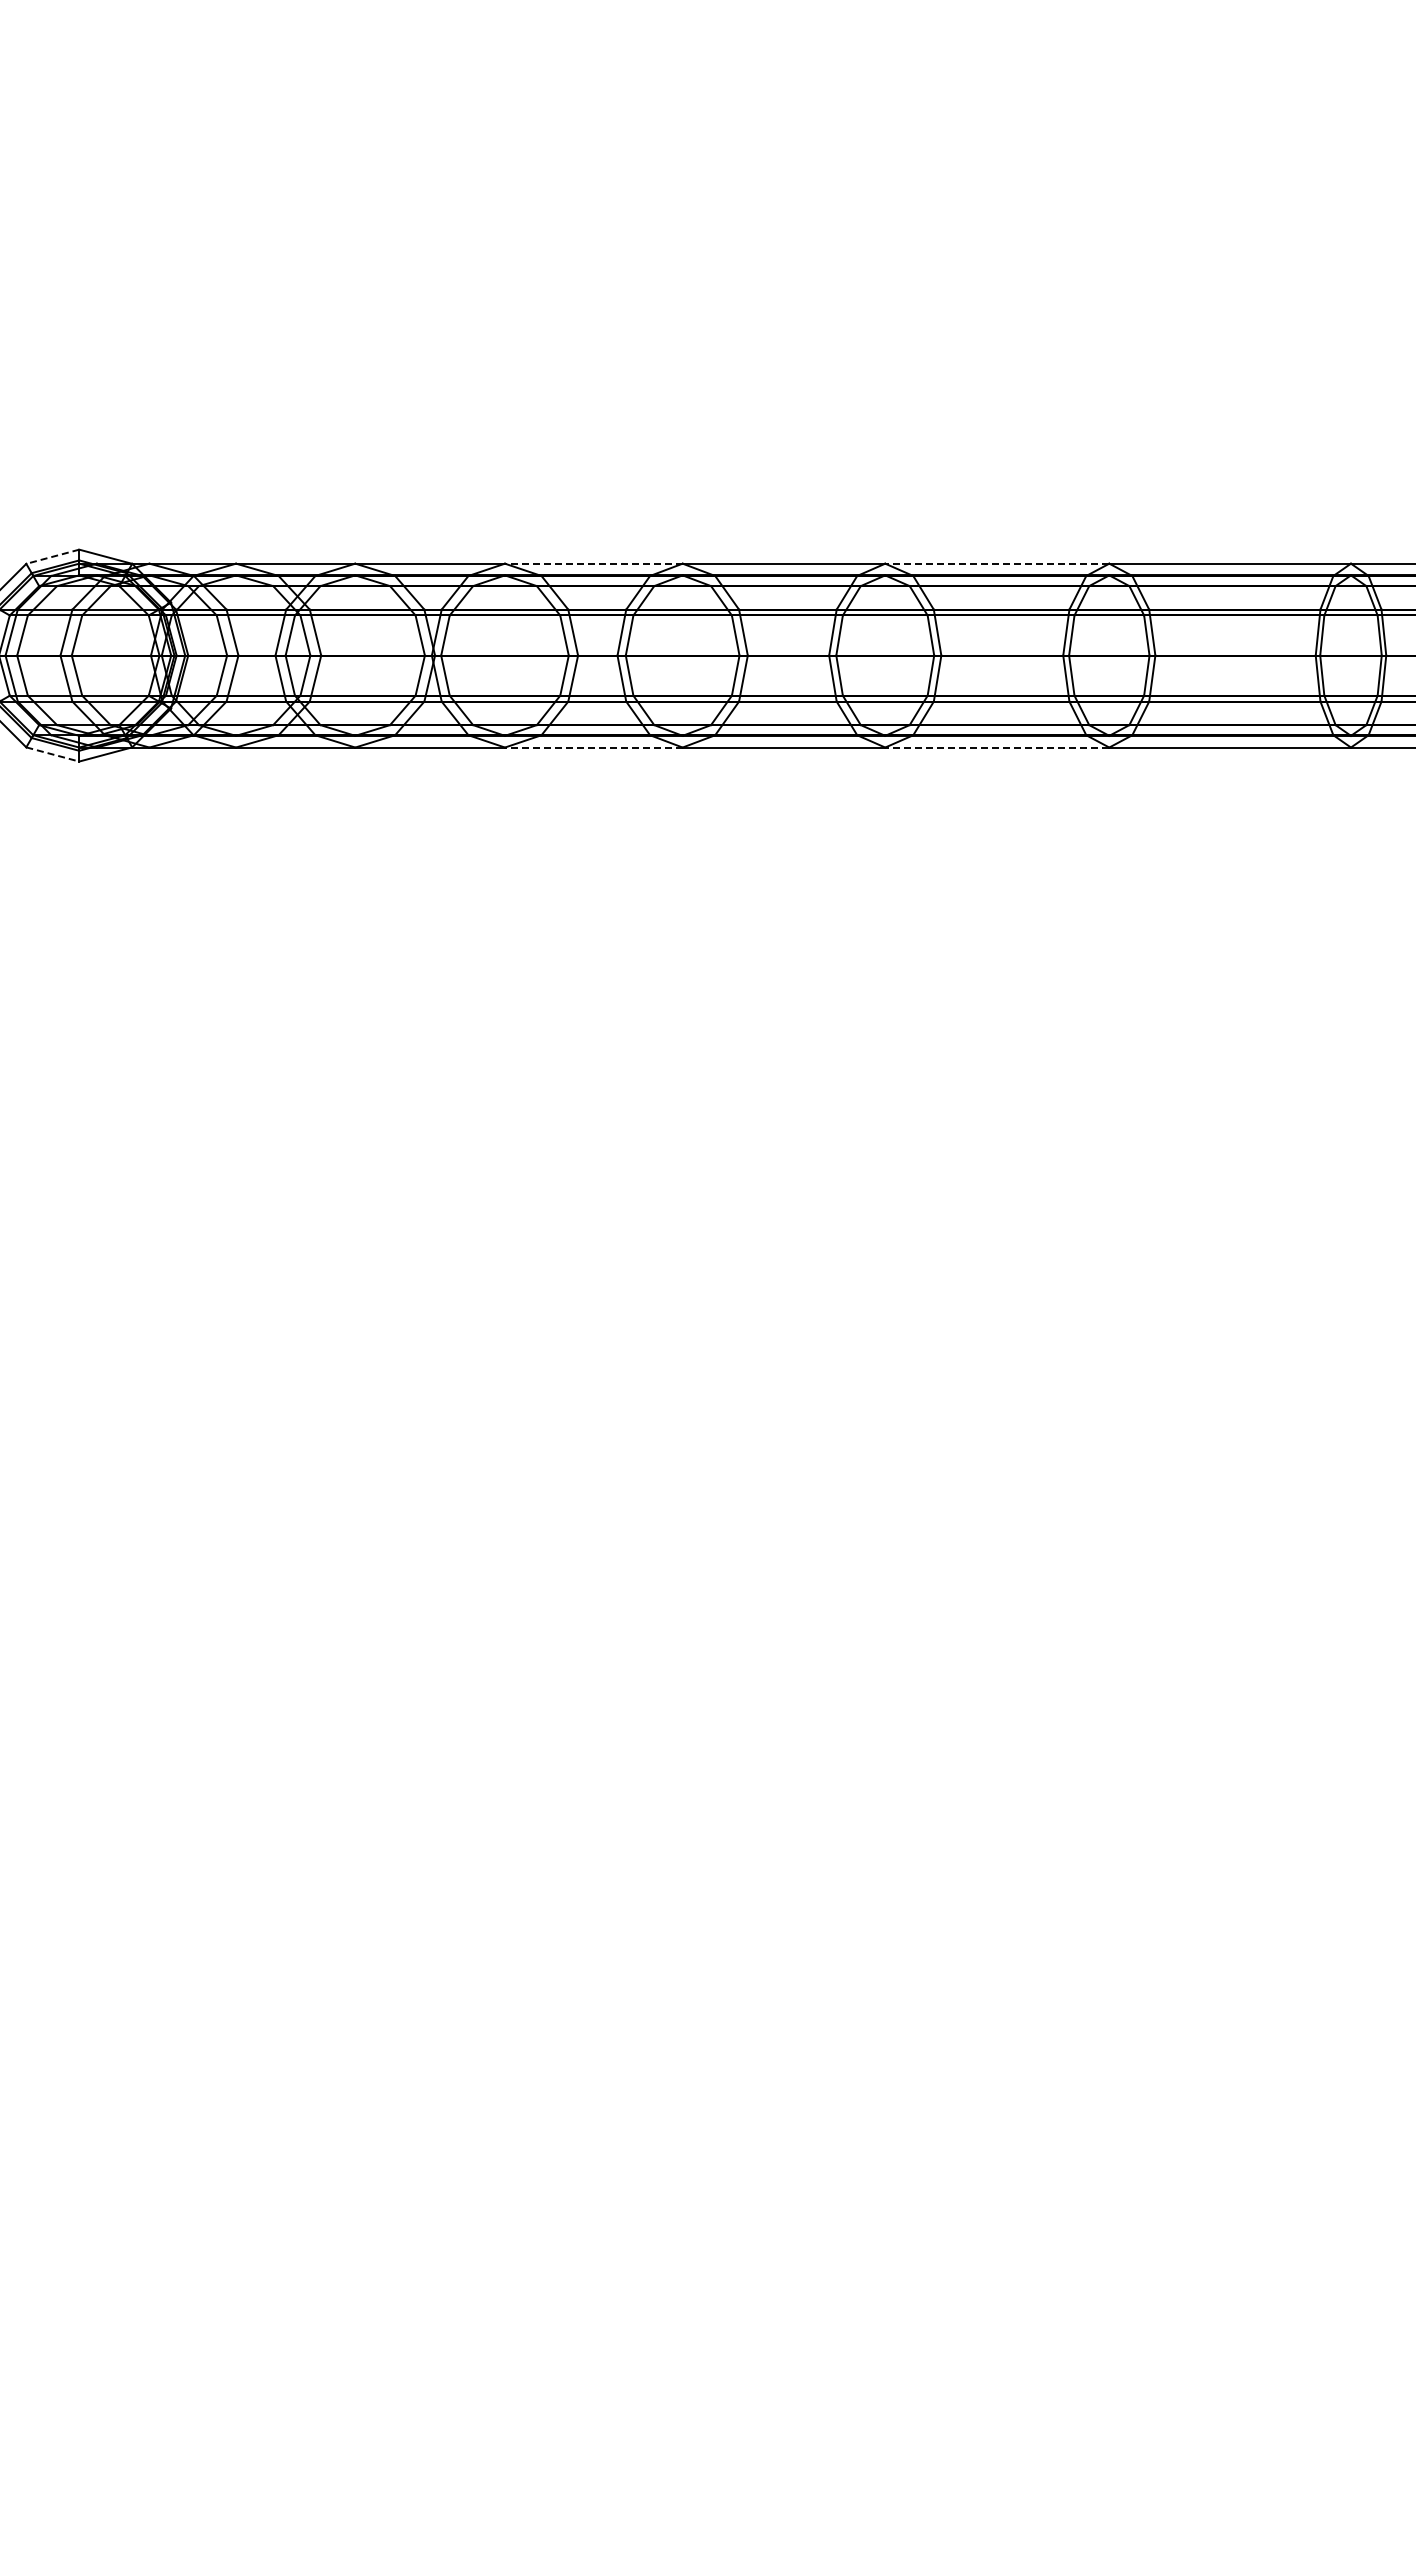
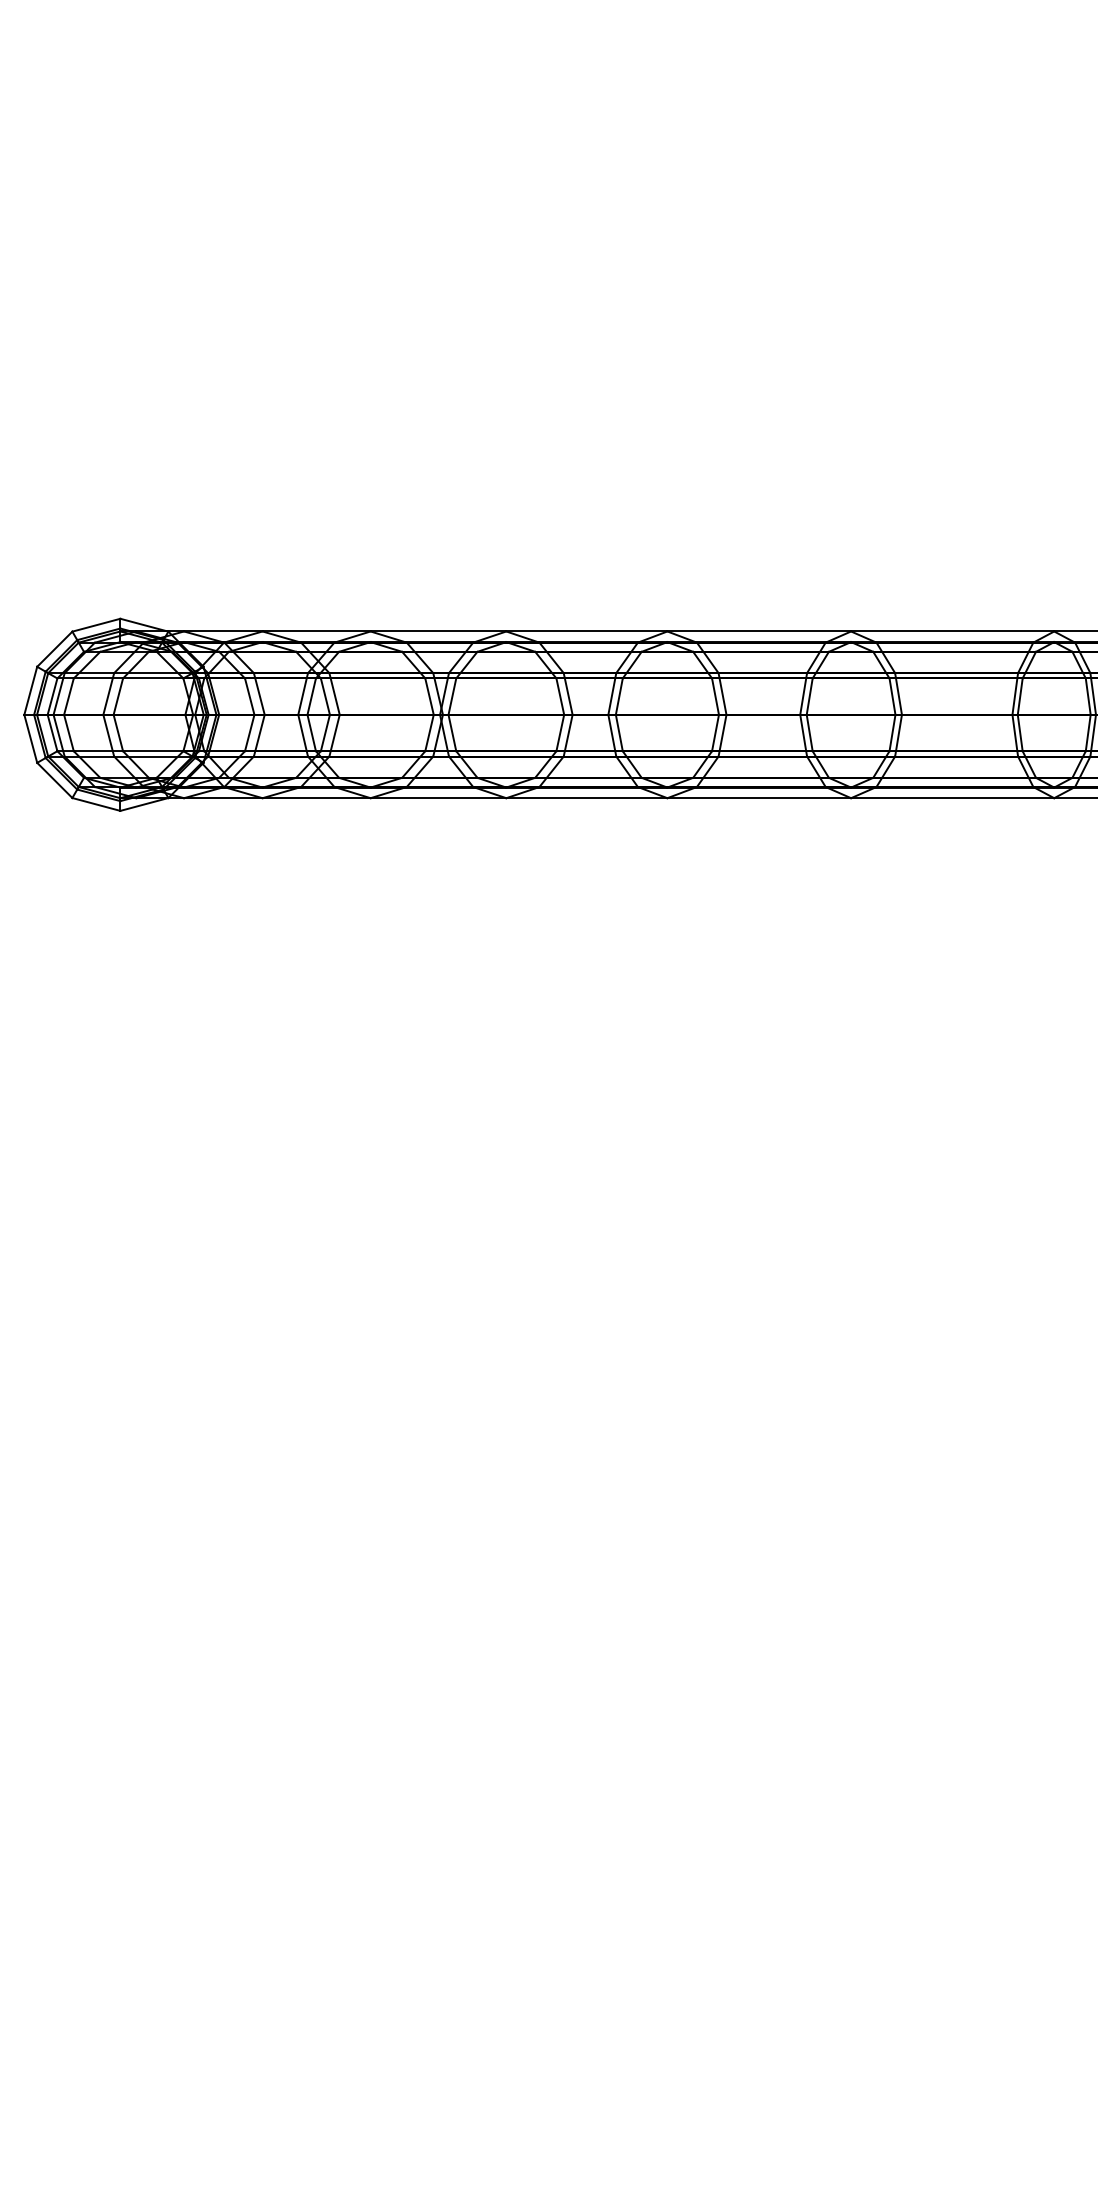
line: (52, 556) -> (96, 624), dashed -> solid
line: (593, 563) -> (586, 631), dashed -> solid
line: (996, 563) -> (951, 631), dashed -> solid
line: (593, 747) -> (586, 798), dashed -> solid
line: (996, 747) -> (951, 798), dashed -> solid
line: (53, 754) -> (97, 804), dashed -> solid

